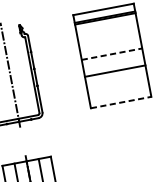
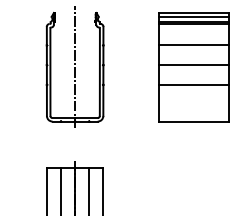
line: (103, 13) -> (193, 17), added
line: (108, 37) -> (193, 45), added
line: (112, 54) -> (194, 65), dashed -> solid
line: (121, 102) -> (194, 121), dashed -> solid

